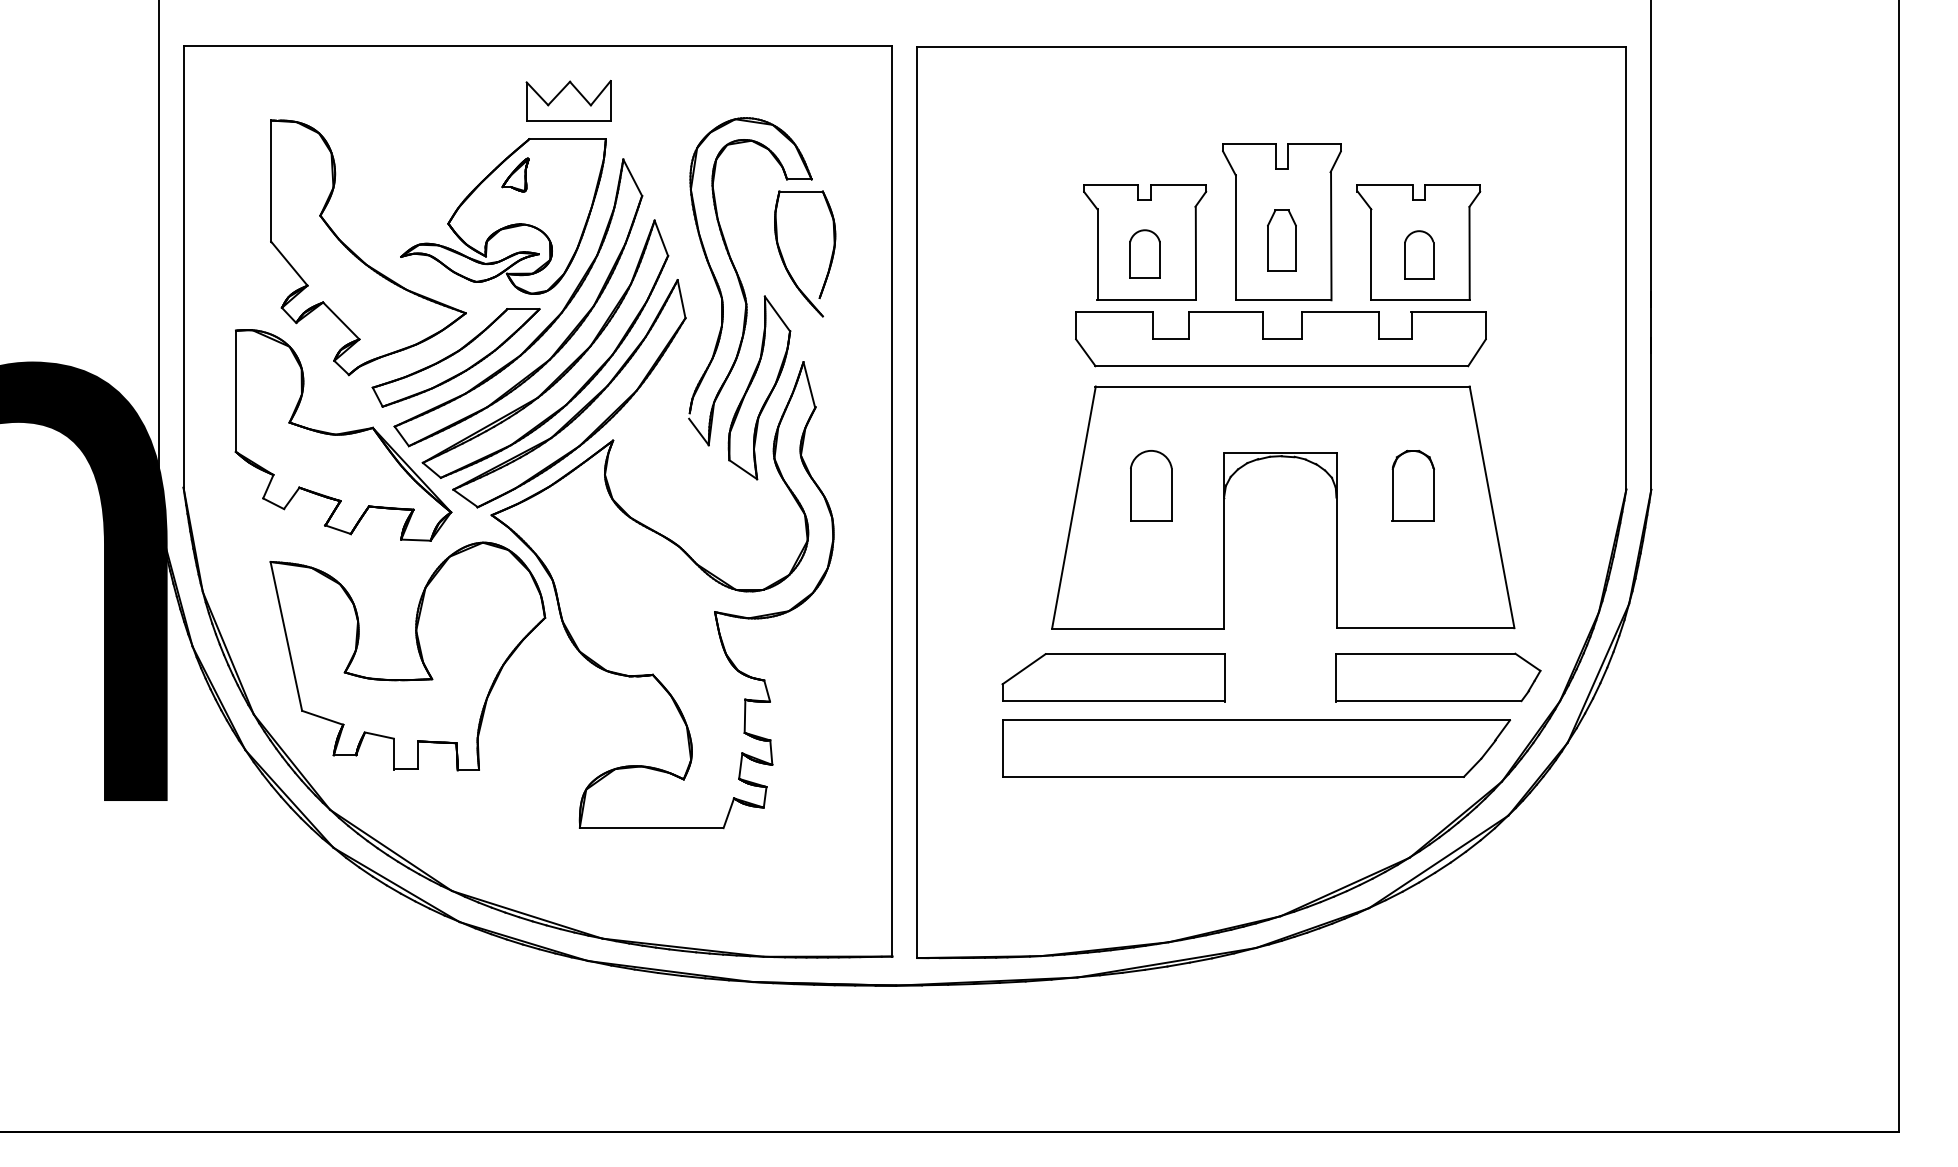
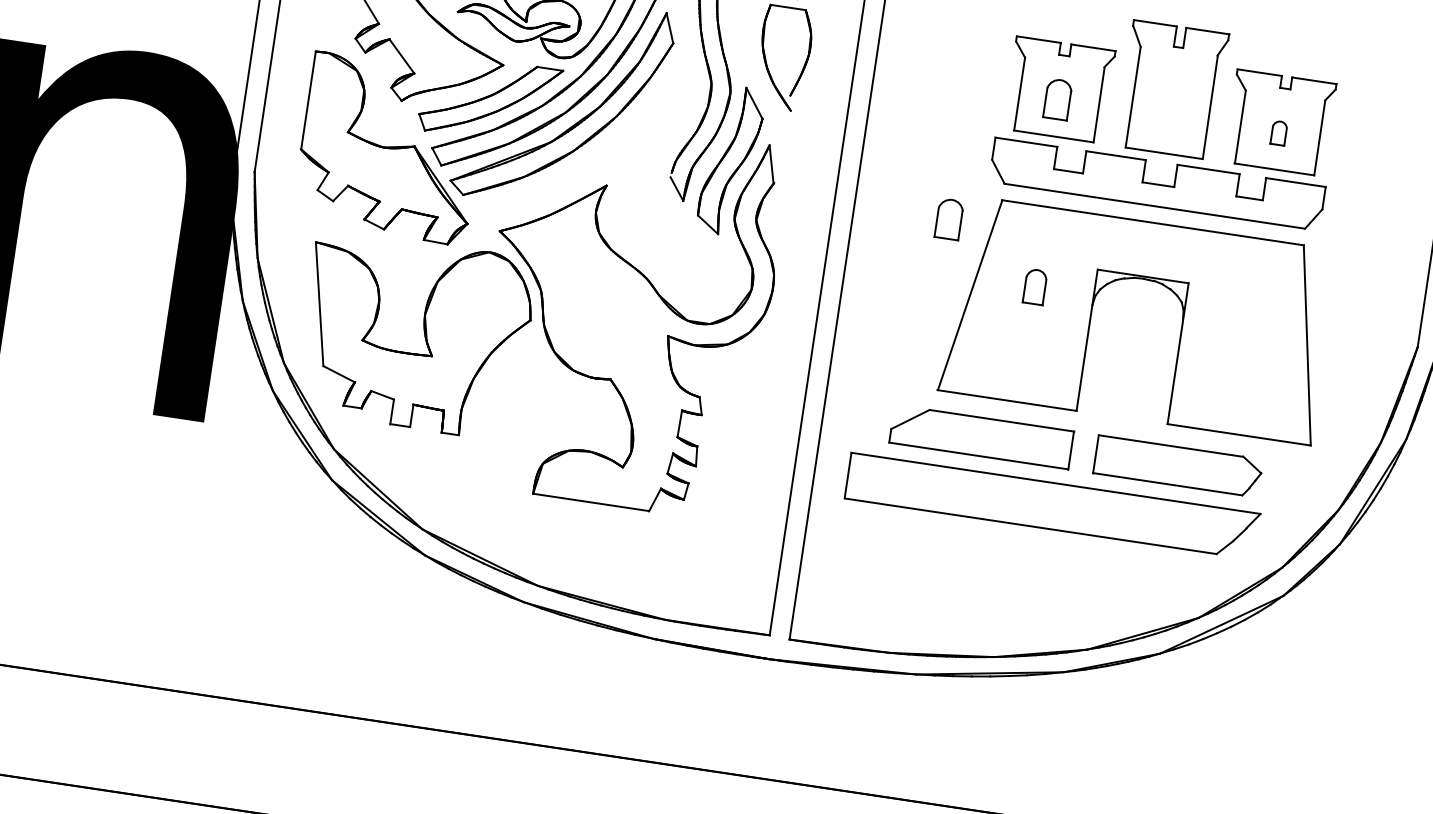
part: (1281, 240) -> (1169, 104), removed
part: (1419, 254) -> (1279, 132), size x0.6
part: (583, 406) -> (586, 154), removed
part: (1034, 418) -> (949, 218), added
part: (1151, 485) -> (1035, 286), size x0.6
part: (1412, 485) -> (1245, 318), removed
part: (1438, 677) -> (1178, 466), moved
part: (1256, 748) -> (1052, 506), moved

